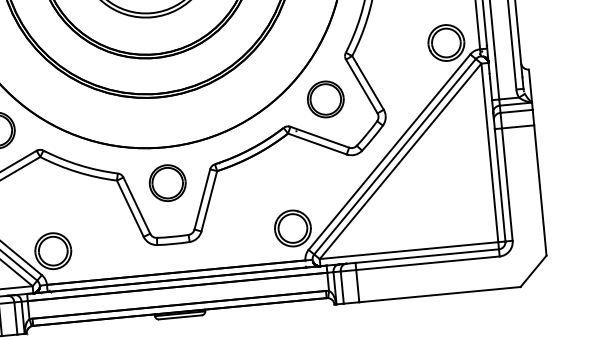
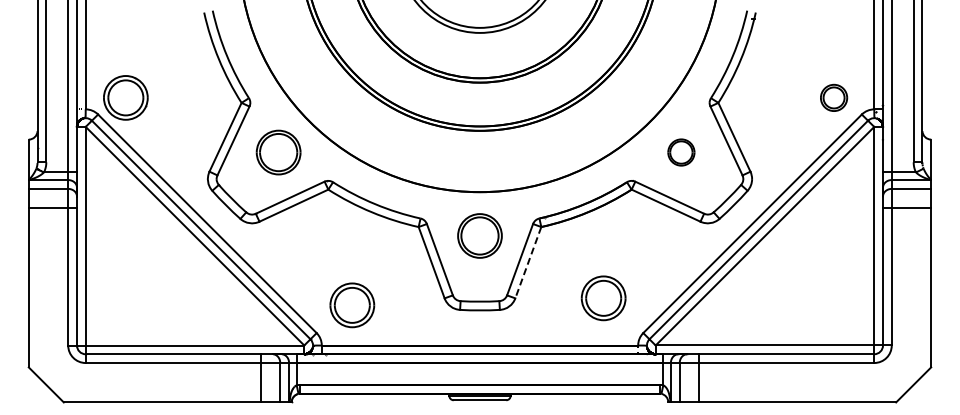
part: (445, 42) -> (833, 97), size x0.6
part: (325, 99) -> (681, 152), size x0.6
line: (209, 201) -> (528, 262), solid -> dashed
part: (292, 228) -> (603, 298), moved
part: (53, 251) -> (352, 305), moved

